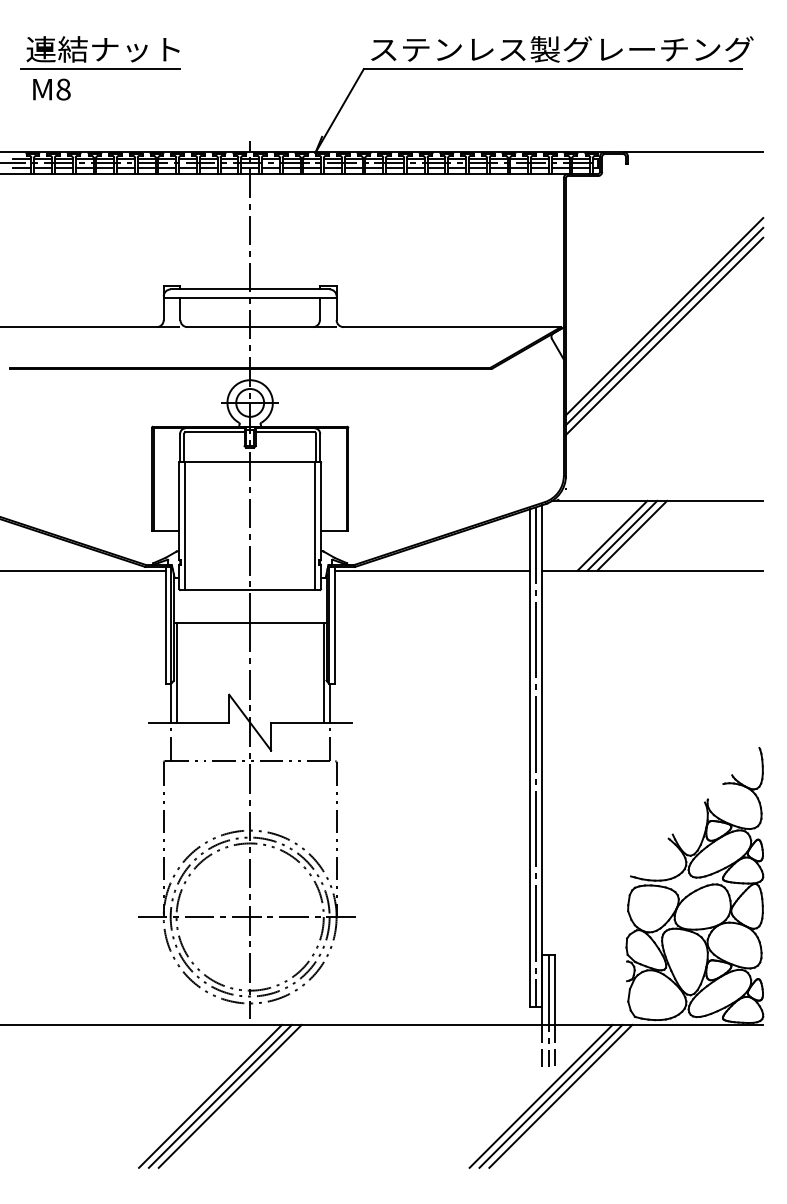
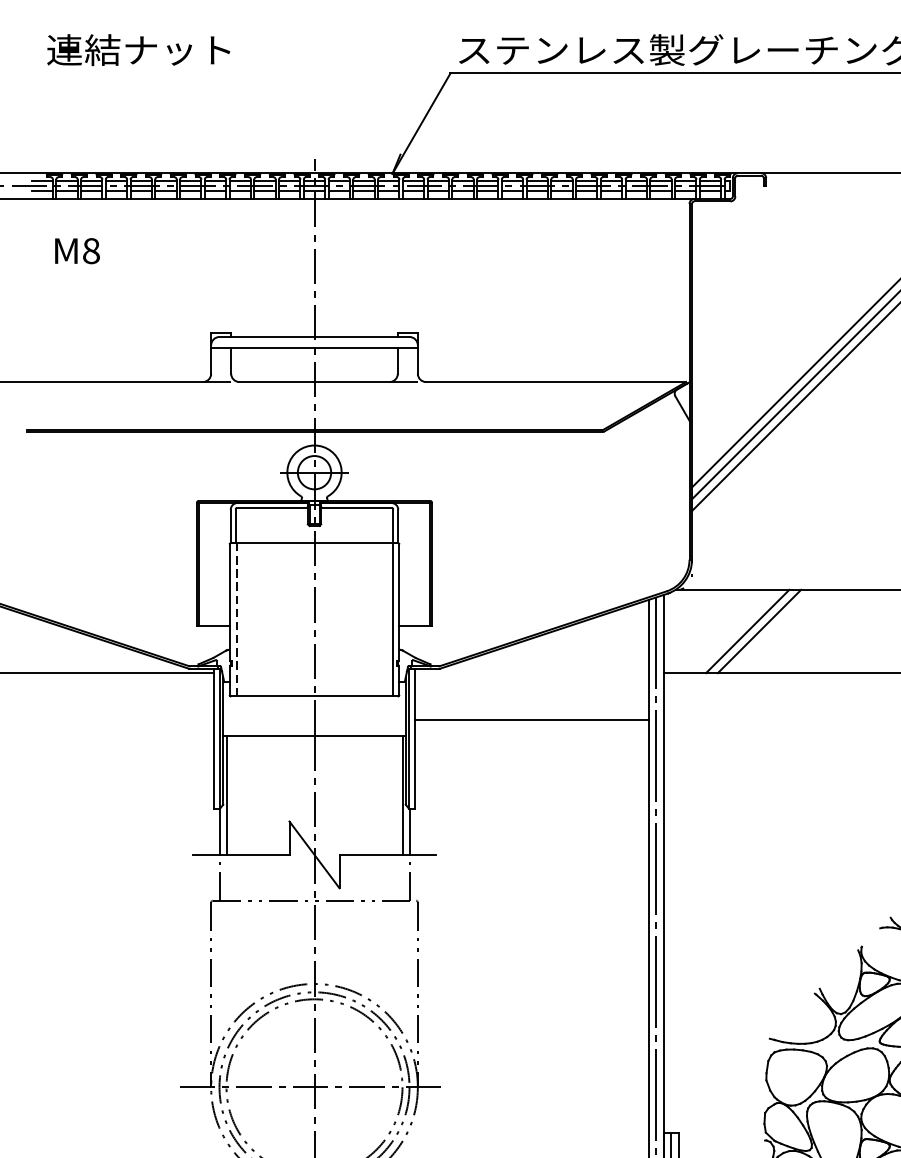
line: (100, 69) -> (135, 74), removed
text: (51, 89) -> (77, 251), moved
line: (184, 526) -> (236, 620), solid -> dashed
line: (632, 535) -> (771, 631), removed
line: (431, 570) -> (531, 719), moved

